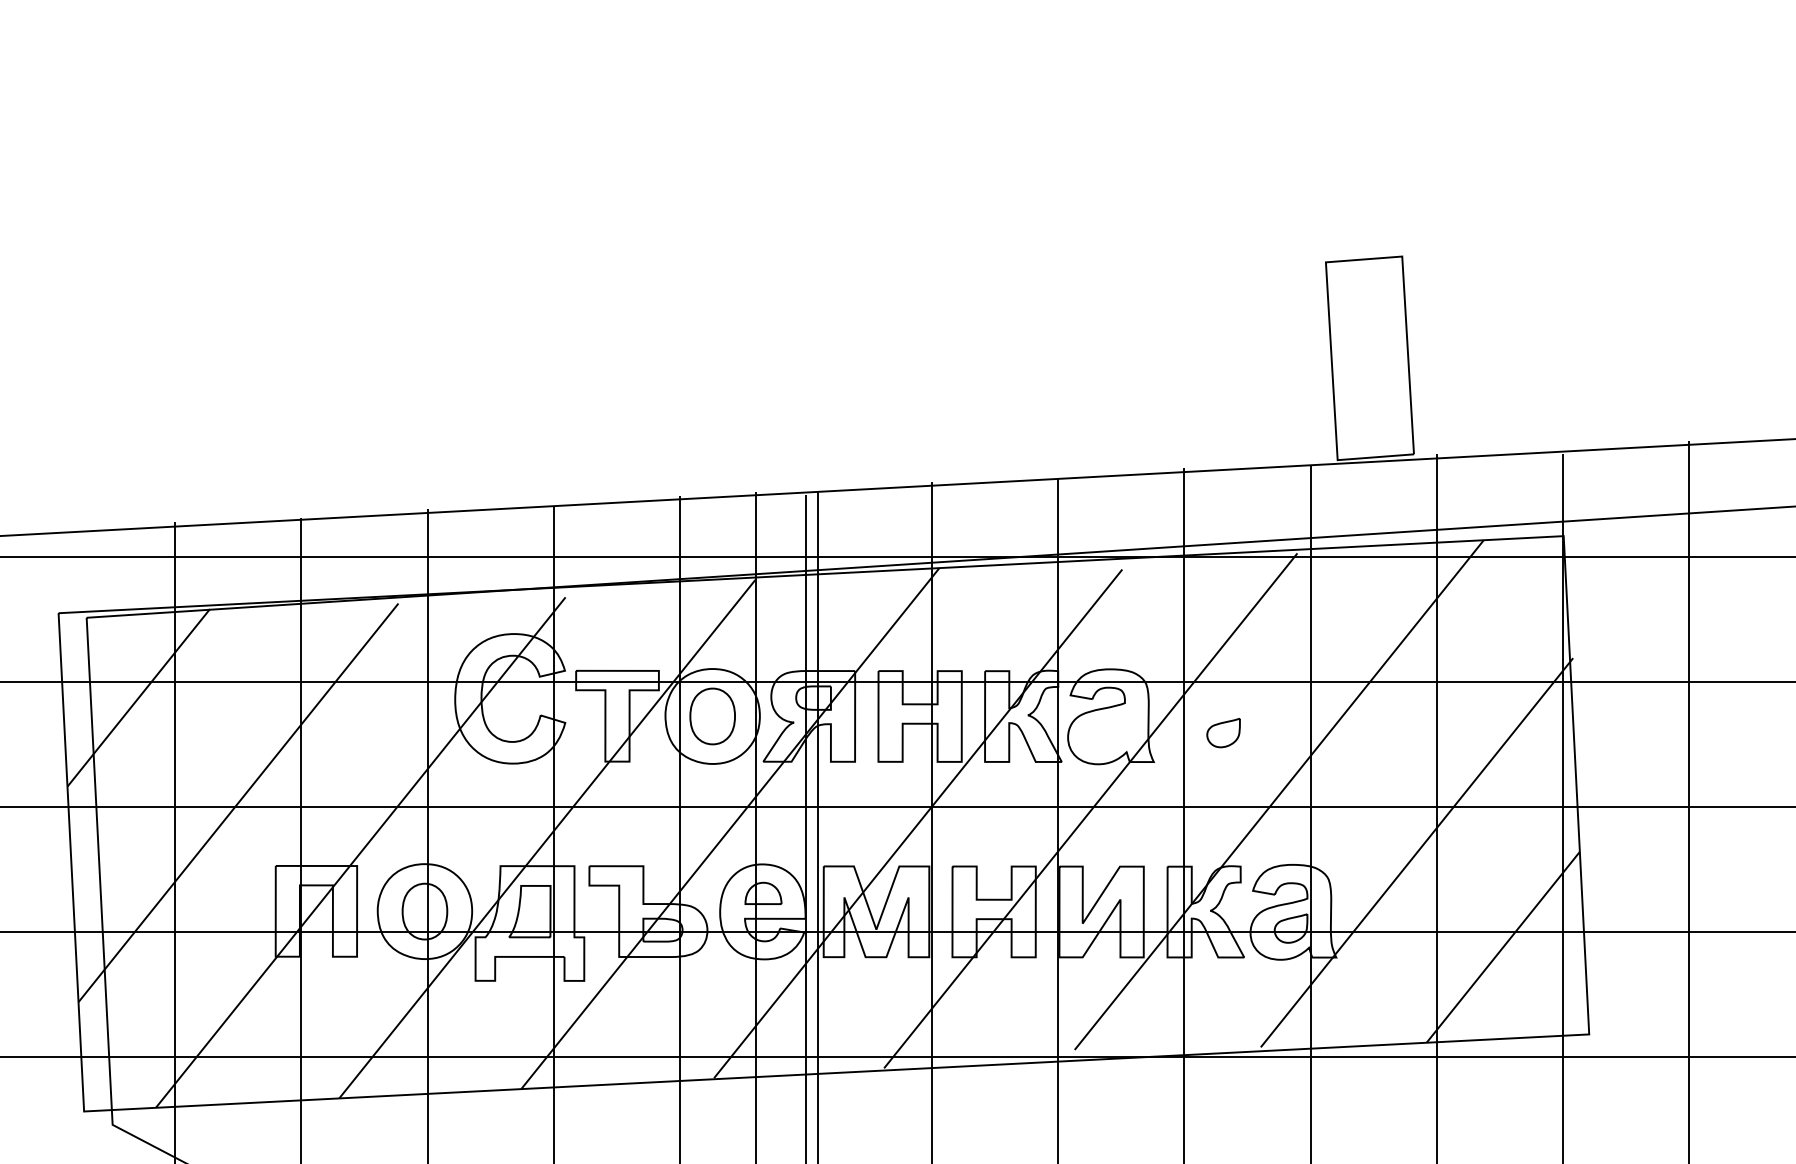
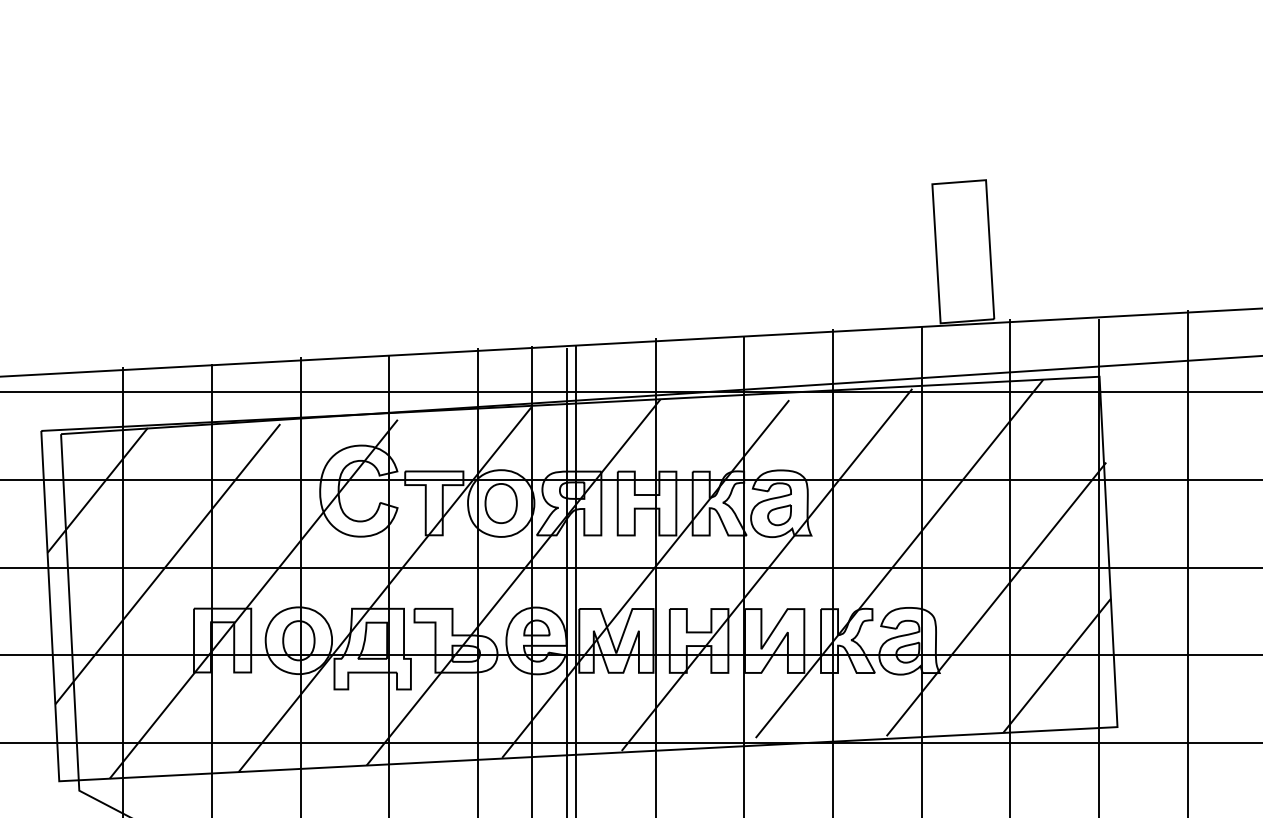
part: (1223, 733) -> (779, 515), moved

